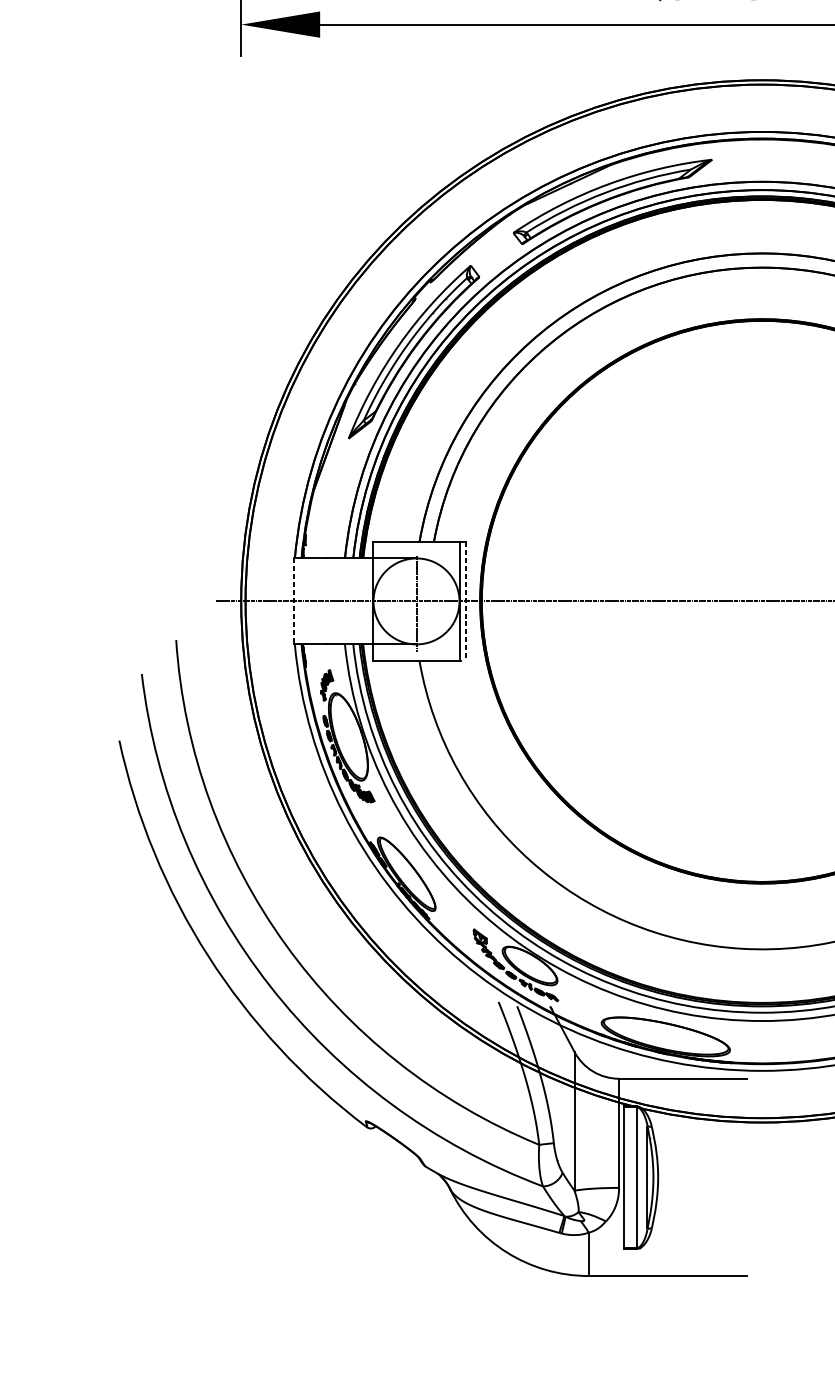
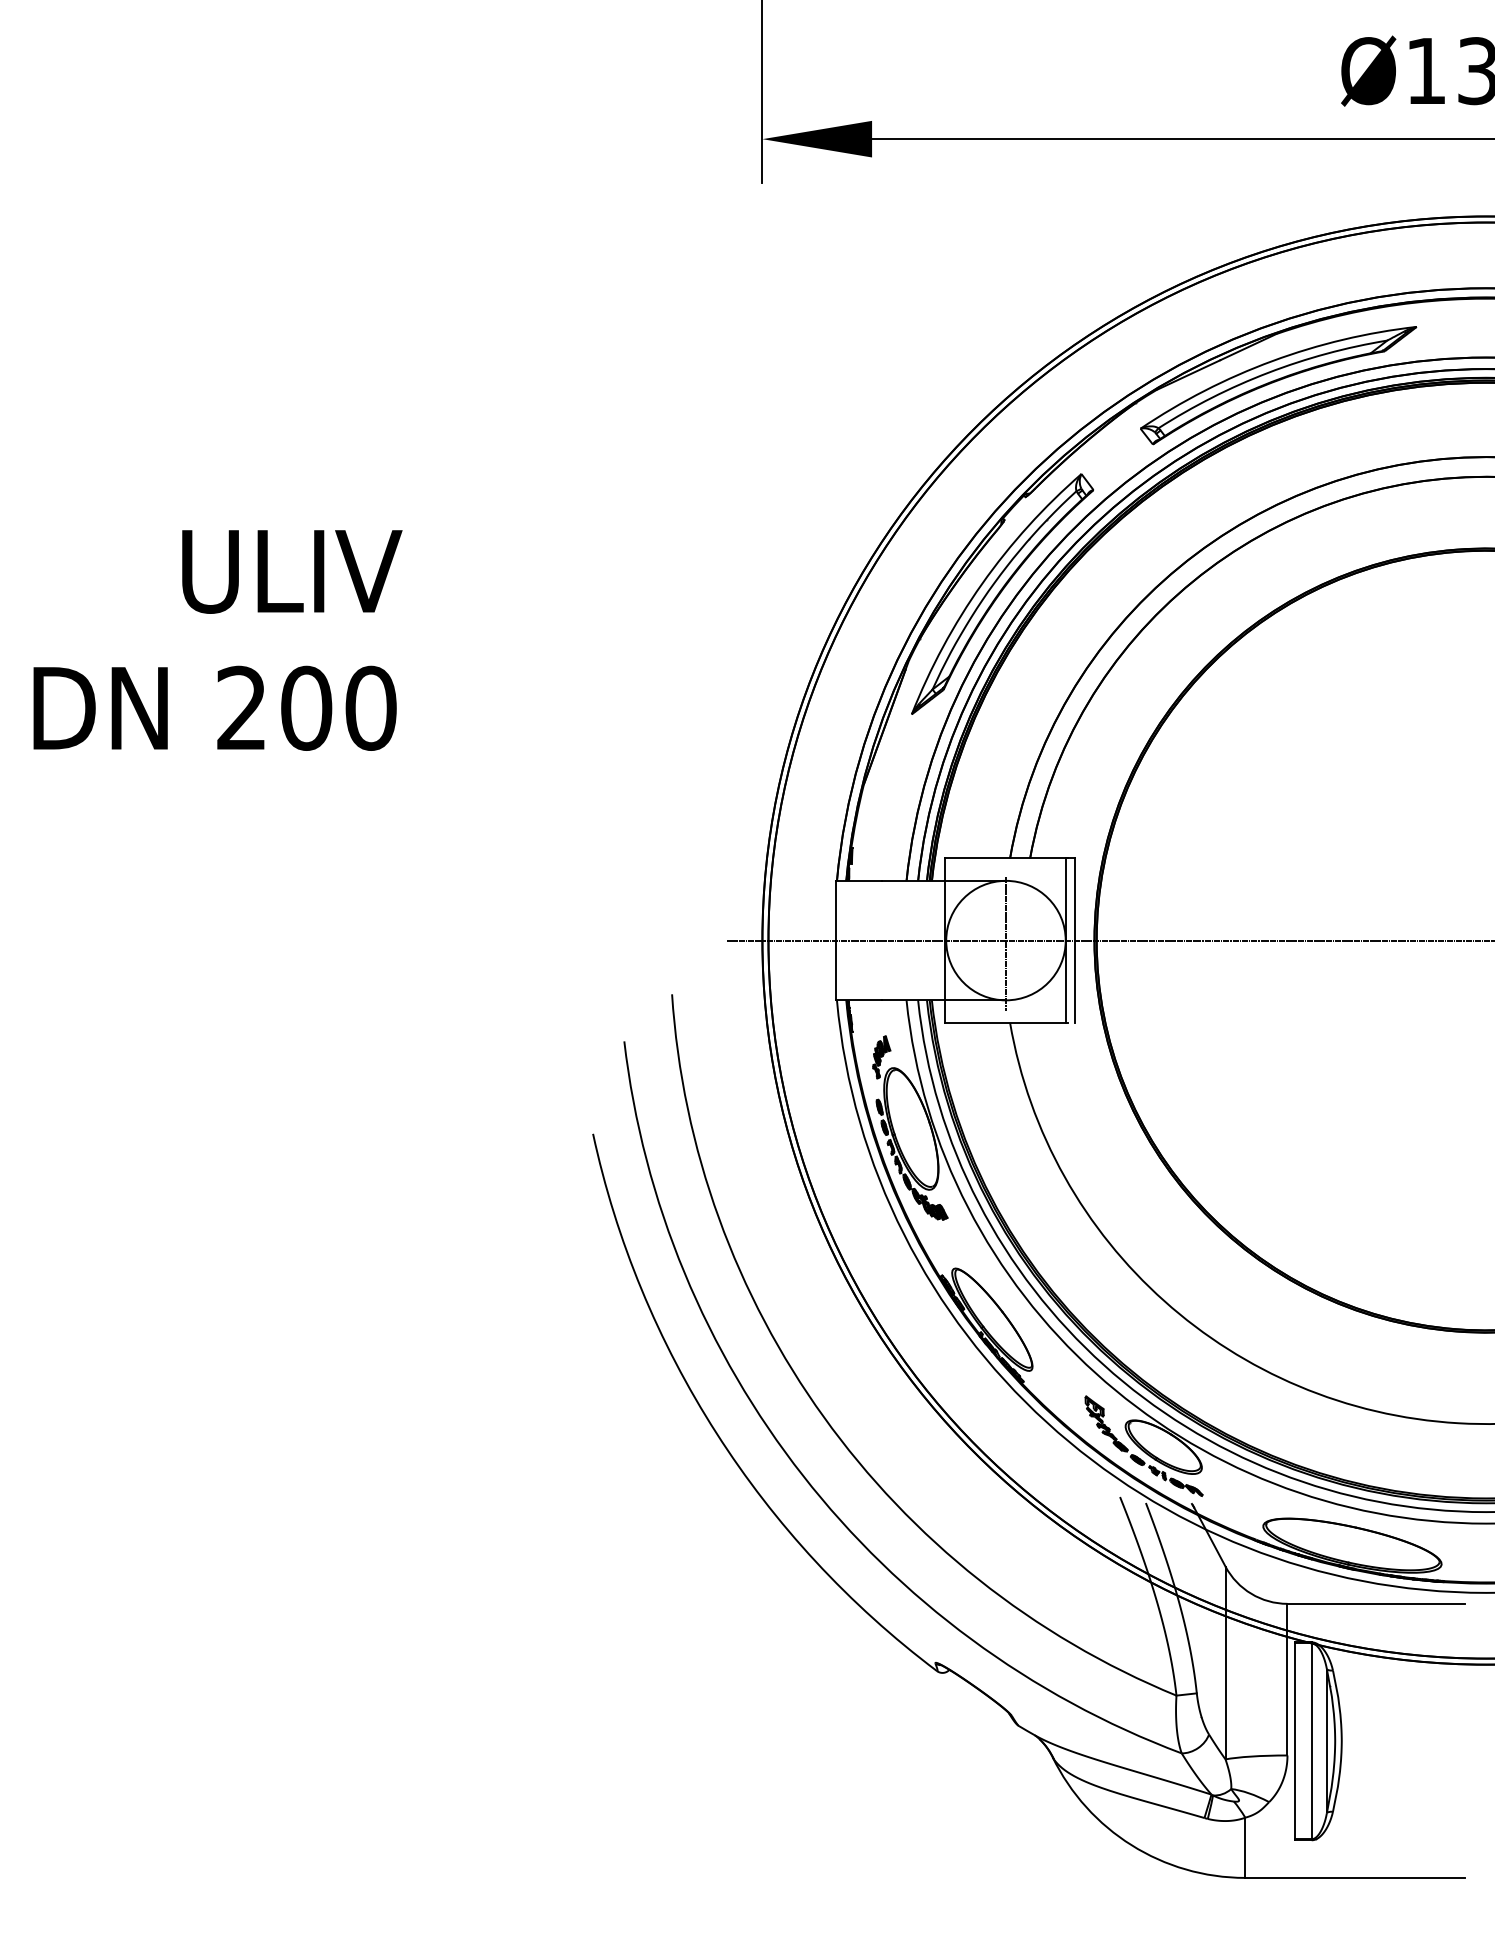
line: (293, 601) -> (835, 940), dashed -> solid
line: (465, 602) -> (1074, 941), dashed -> solid

